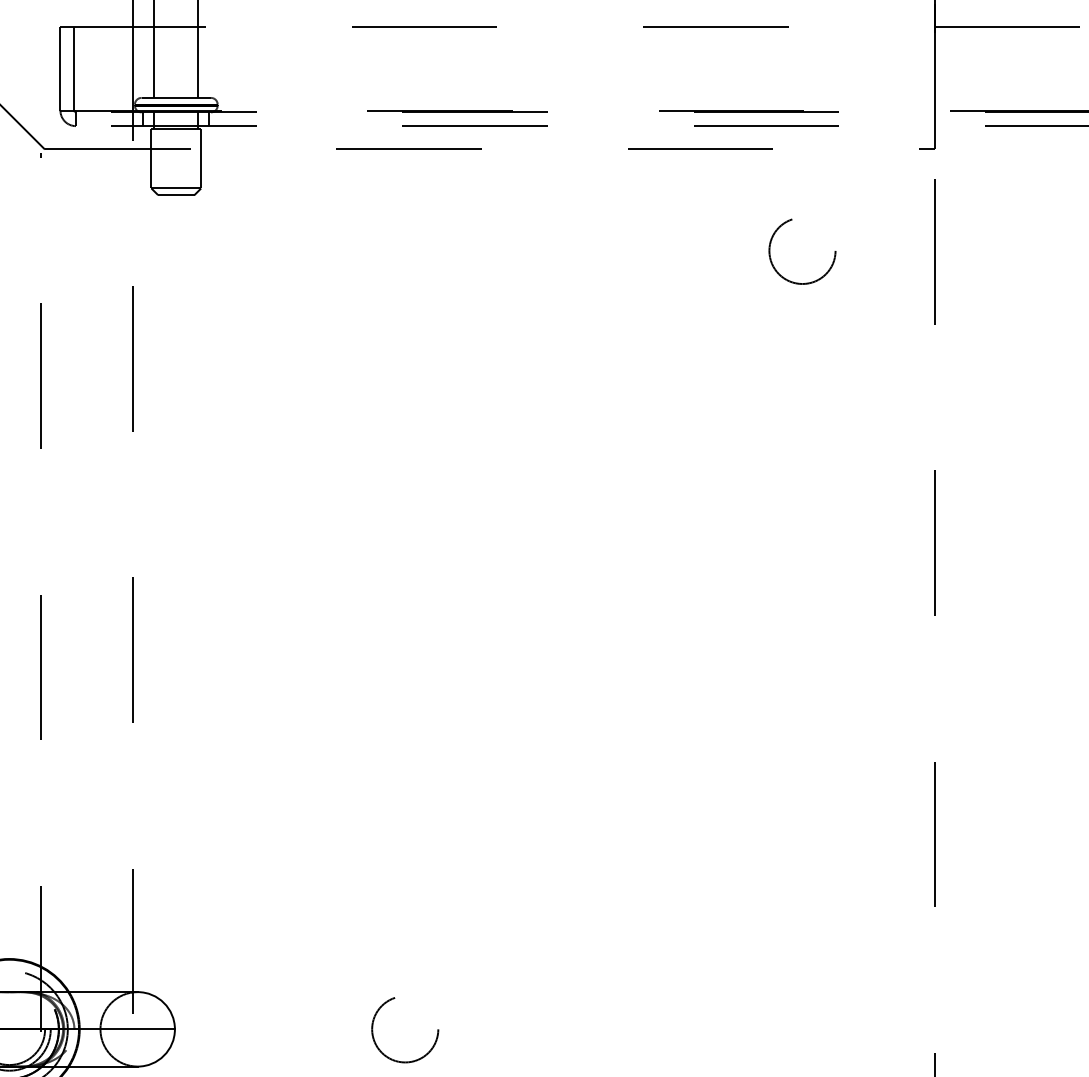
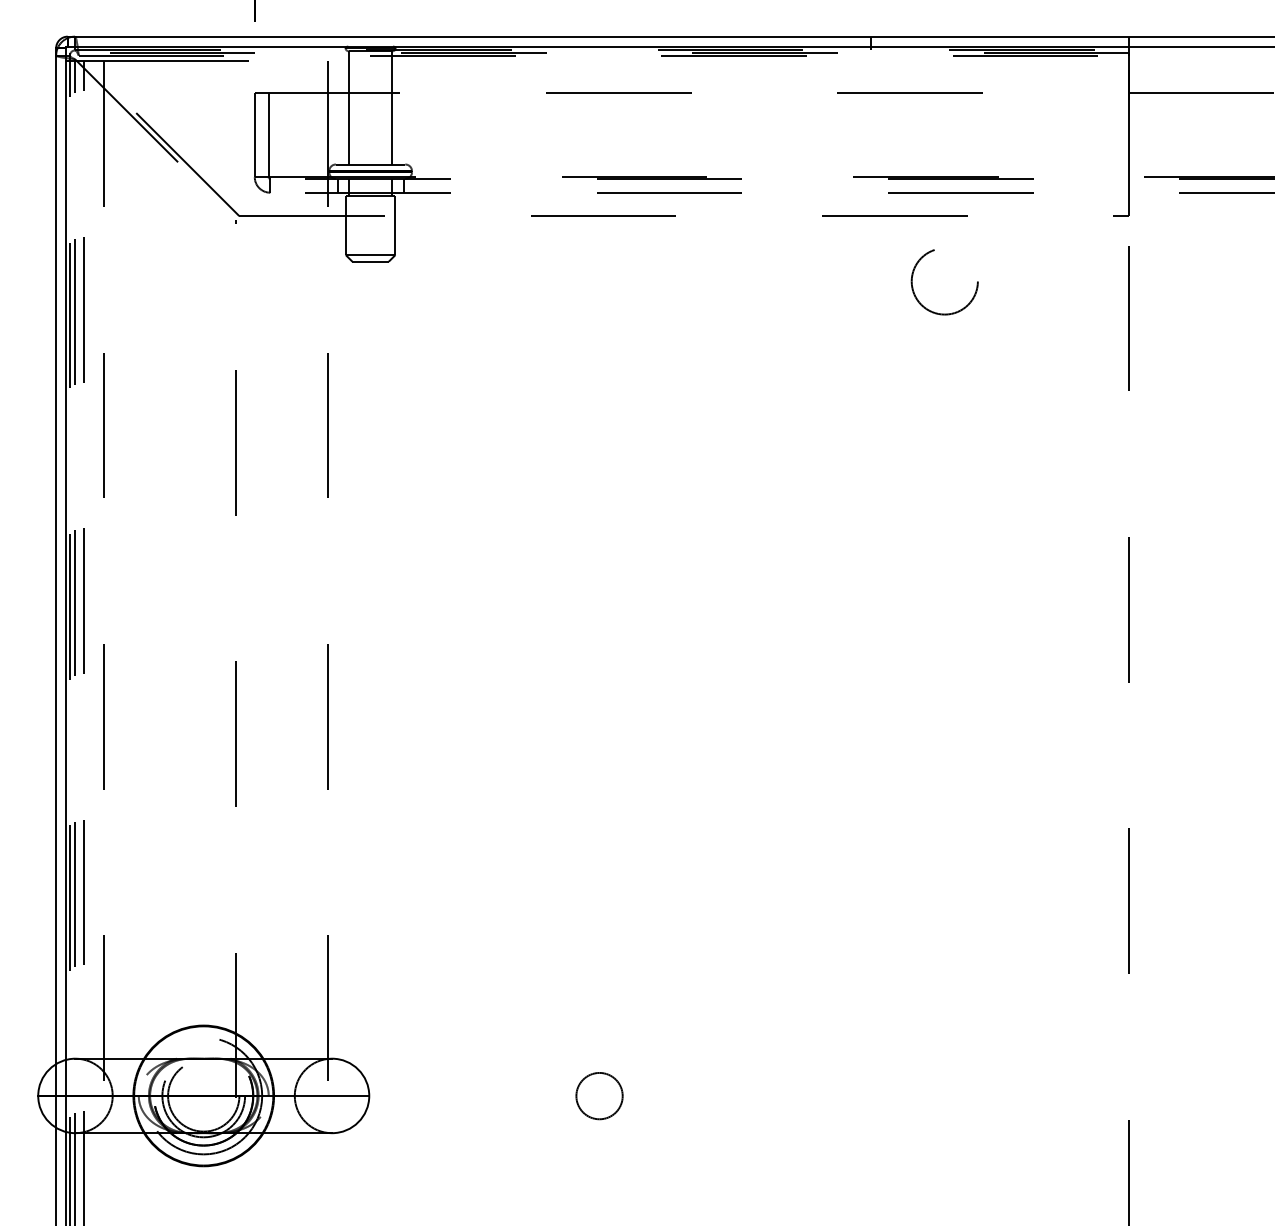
circle: (802, 251) -> (944, 282), moved
circle: (405, 1029) -> (599, 1096), size x0.7

